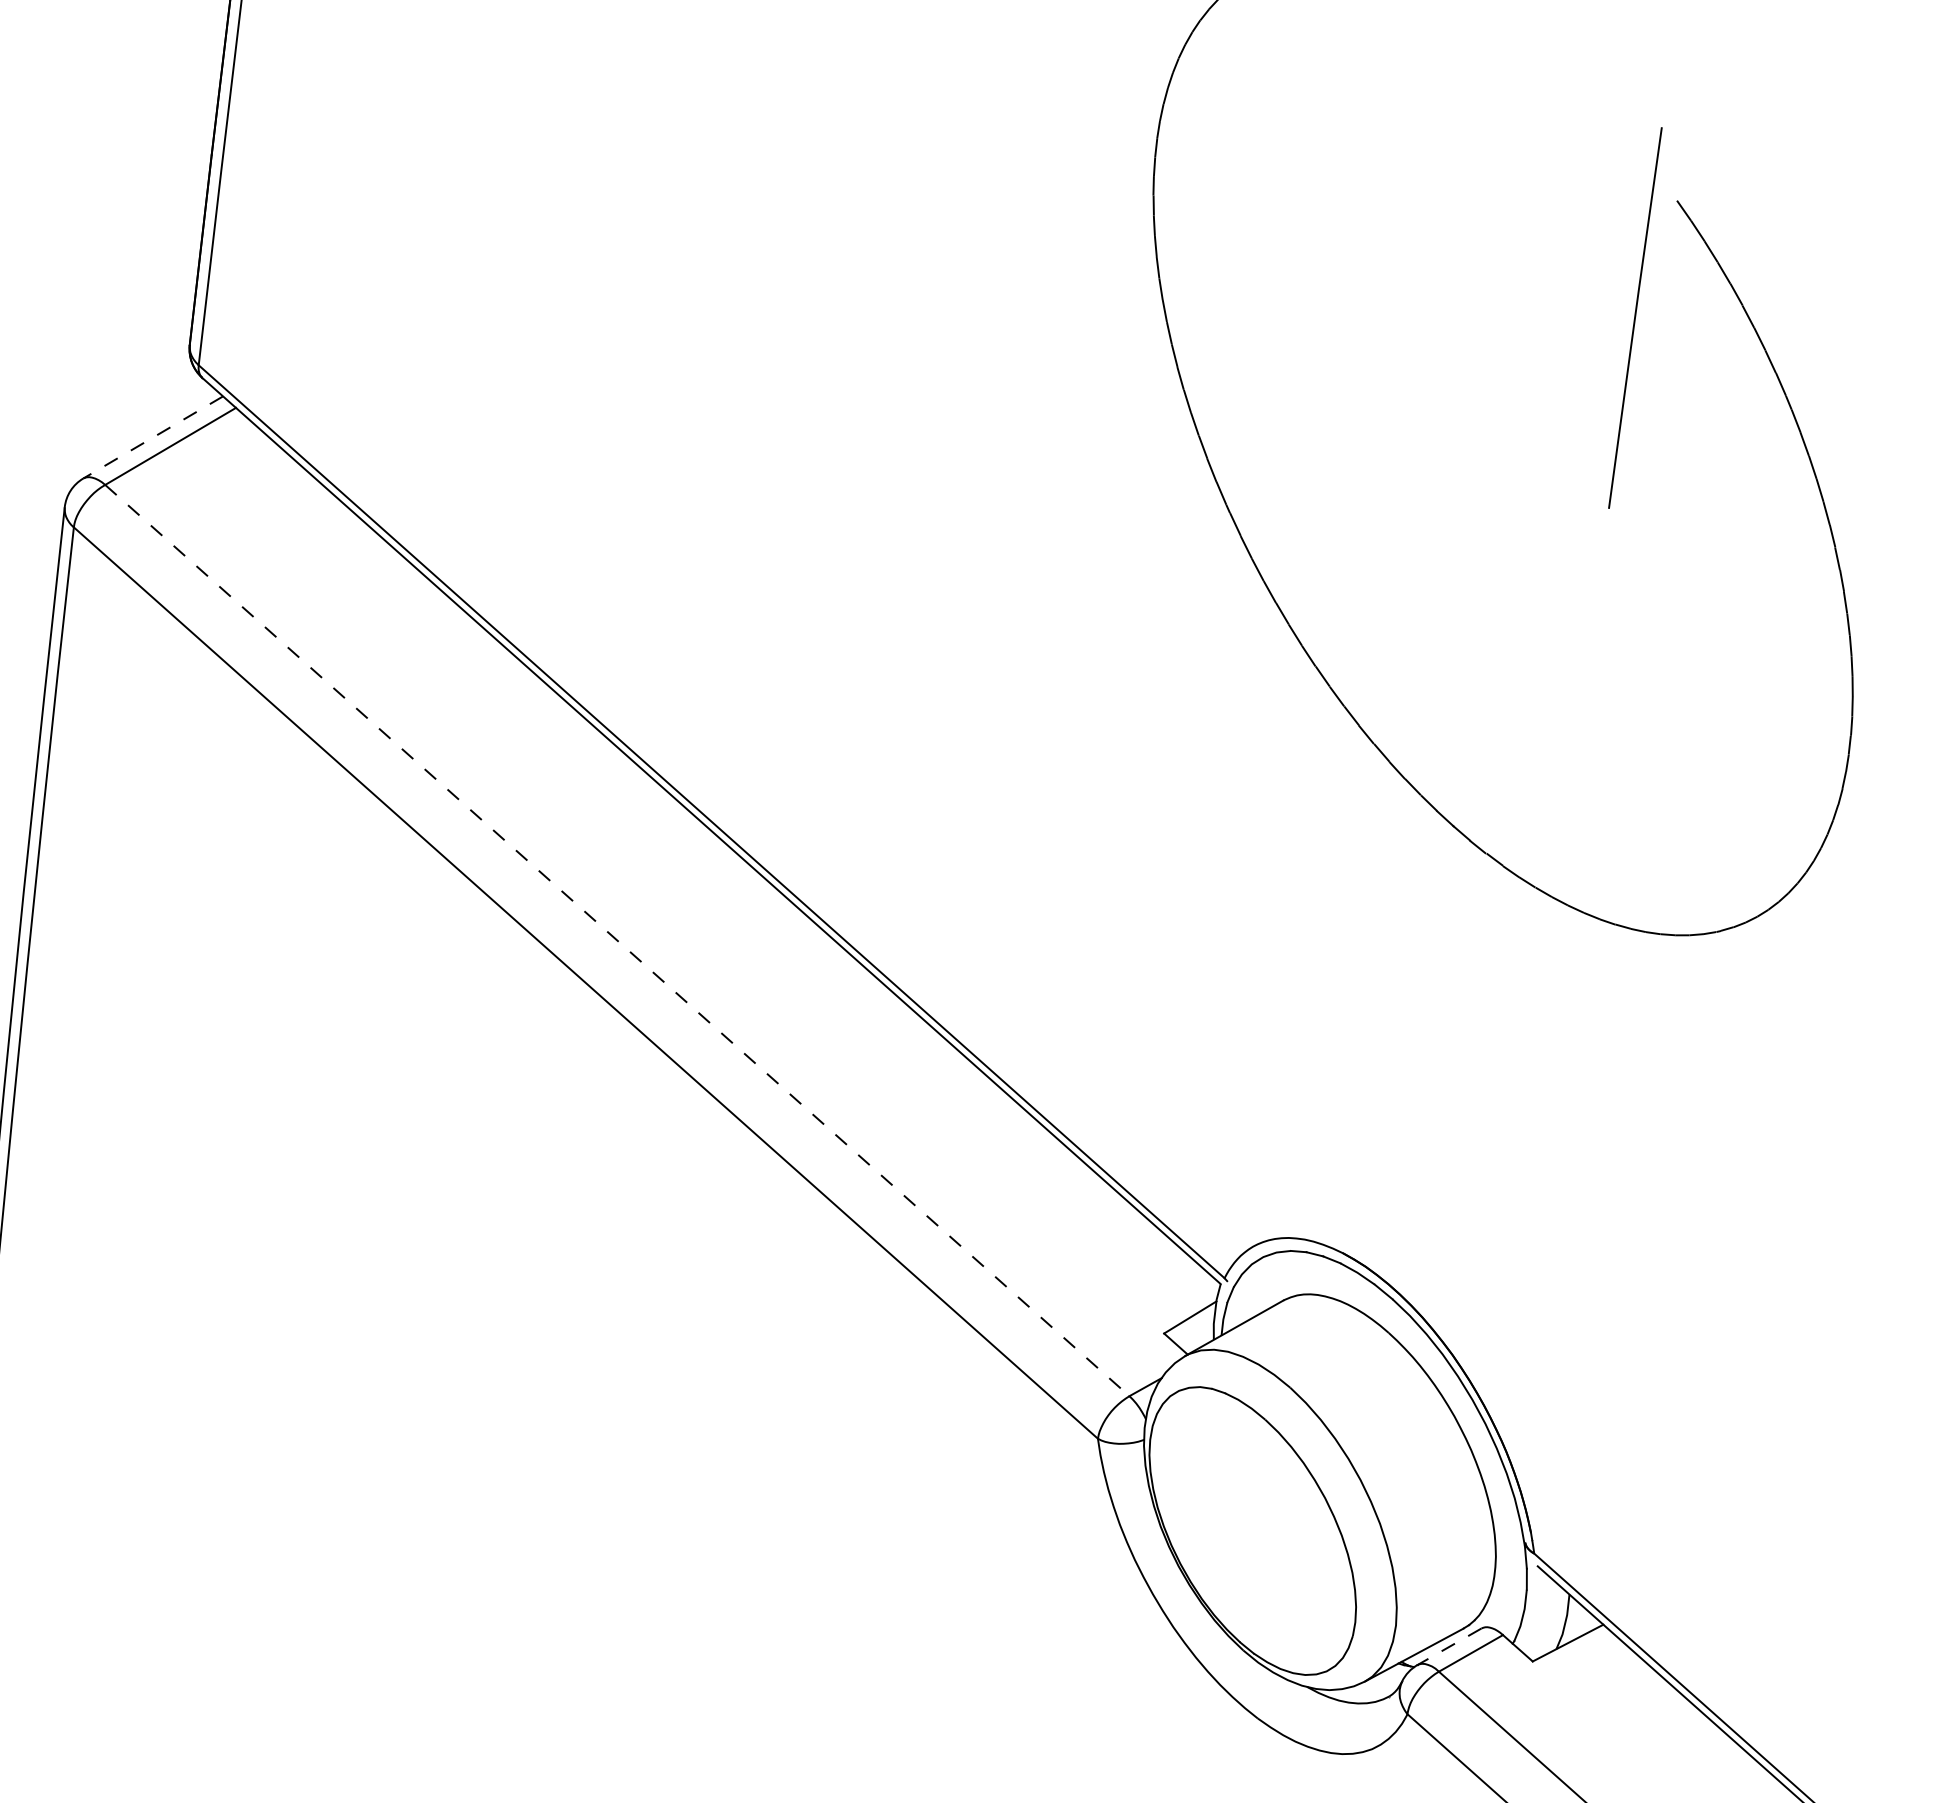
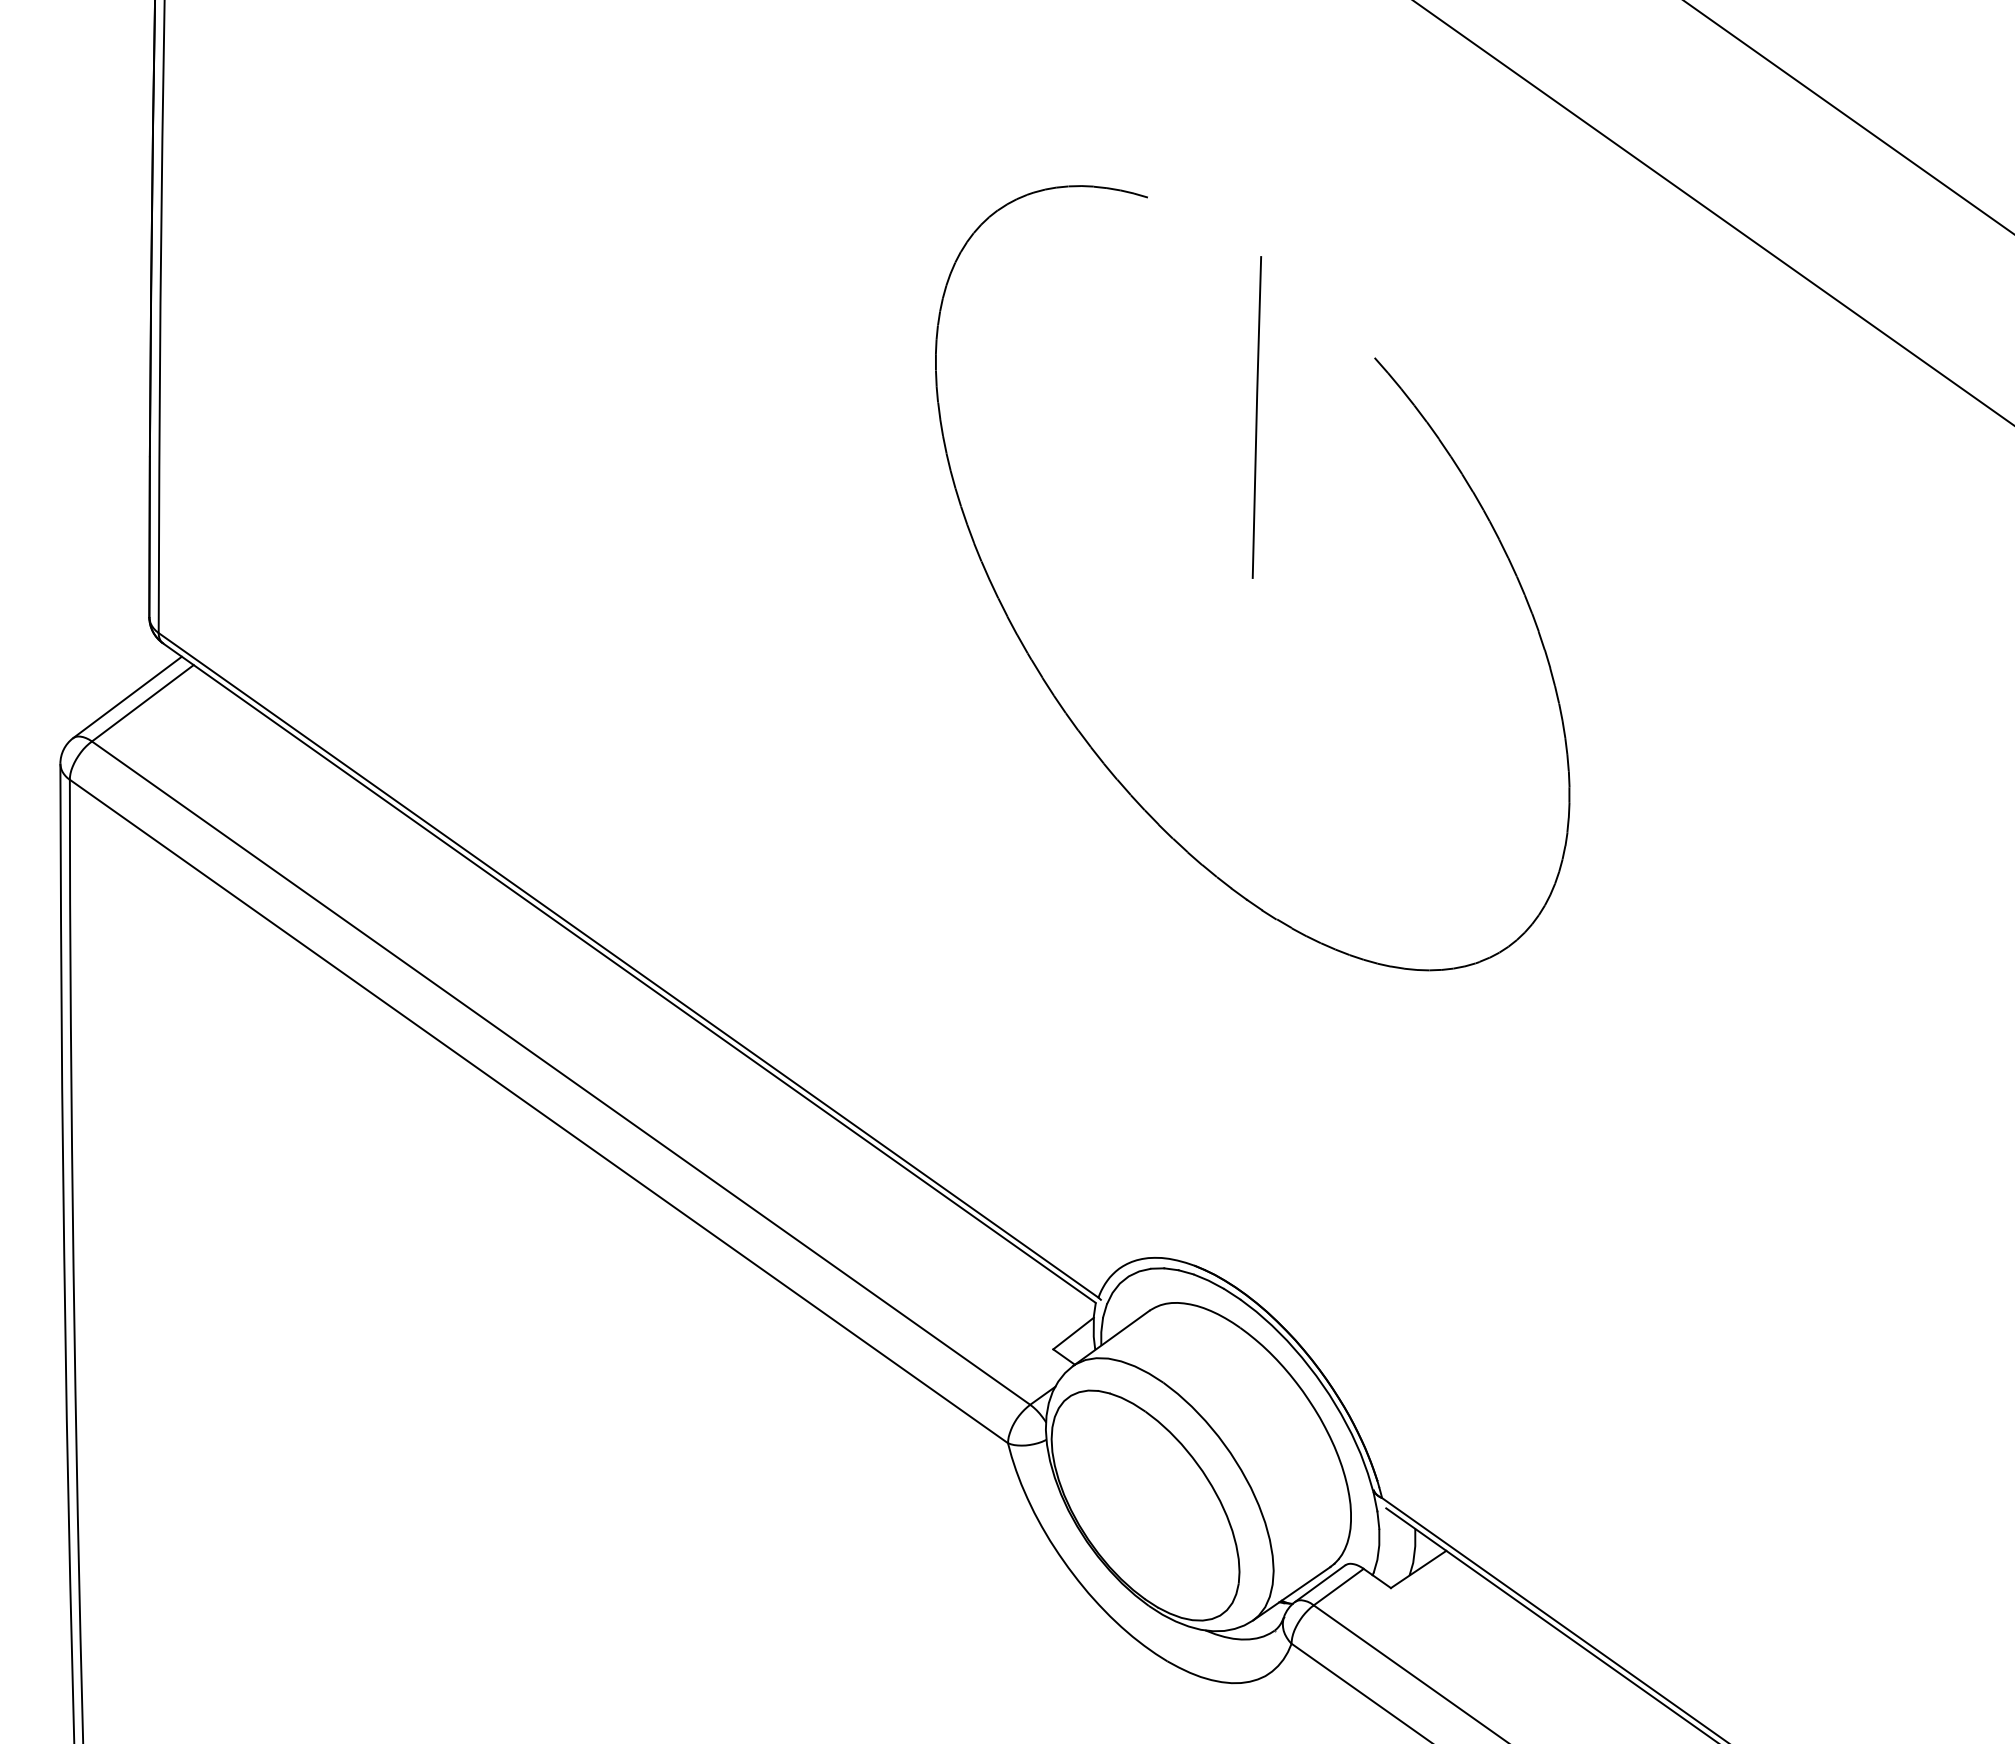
line: (1634, 317) -> (1256, 417), moved
line: (153, 437) -> (127, 697), dashed -> solid
line: (617, 941) -> (561, 1073), dashed -> solid
line: (1449, 1646) -> (1320, 1583), dashed -> solid

